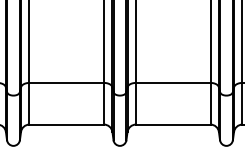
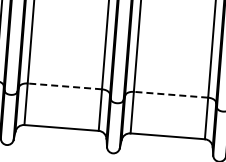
line: (66, 82) -> (64, 85), solid -> dashed
line: (172, 82) -> (170, 94), solid -> dashed

